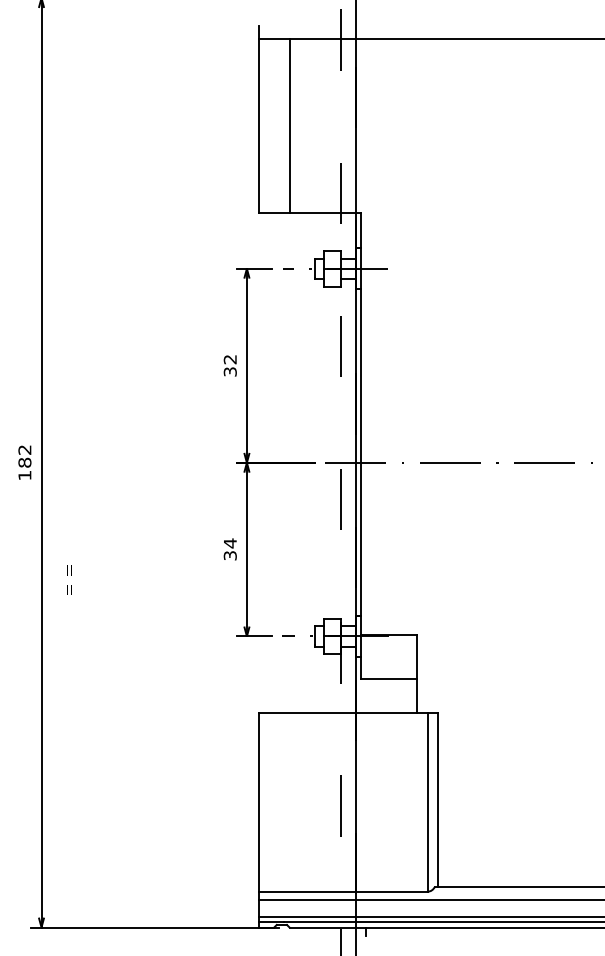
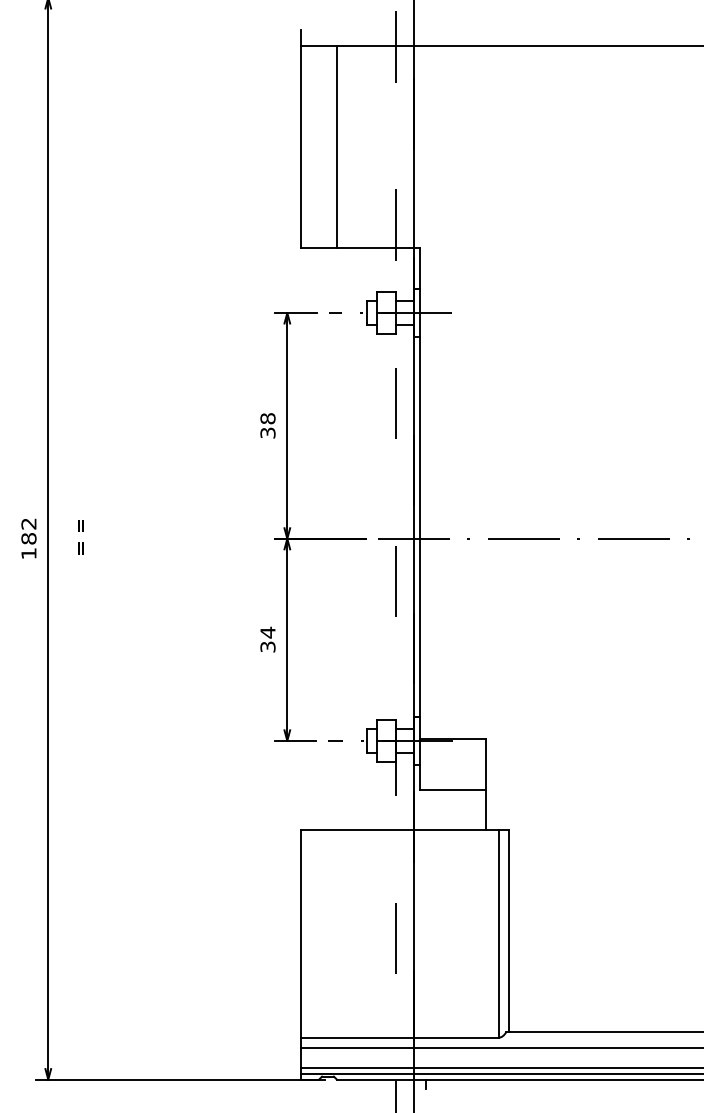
text: (229, 359) -> (267, 418), 32 -> 38
text: (69, 580) -> (80, 537), moved

